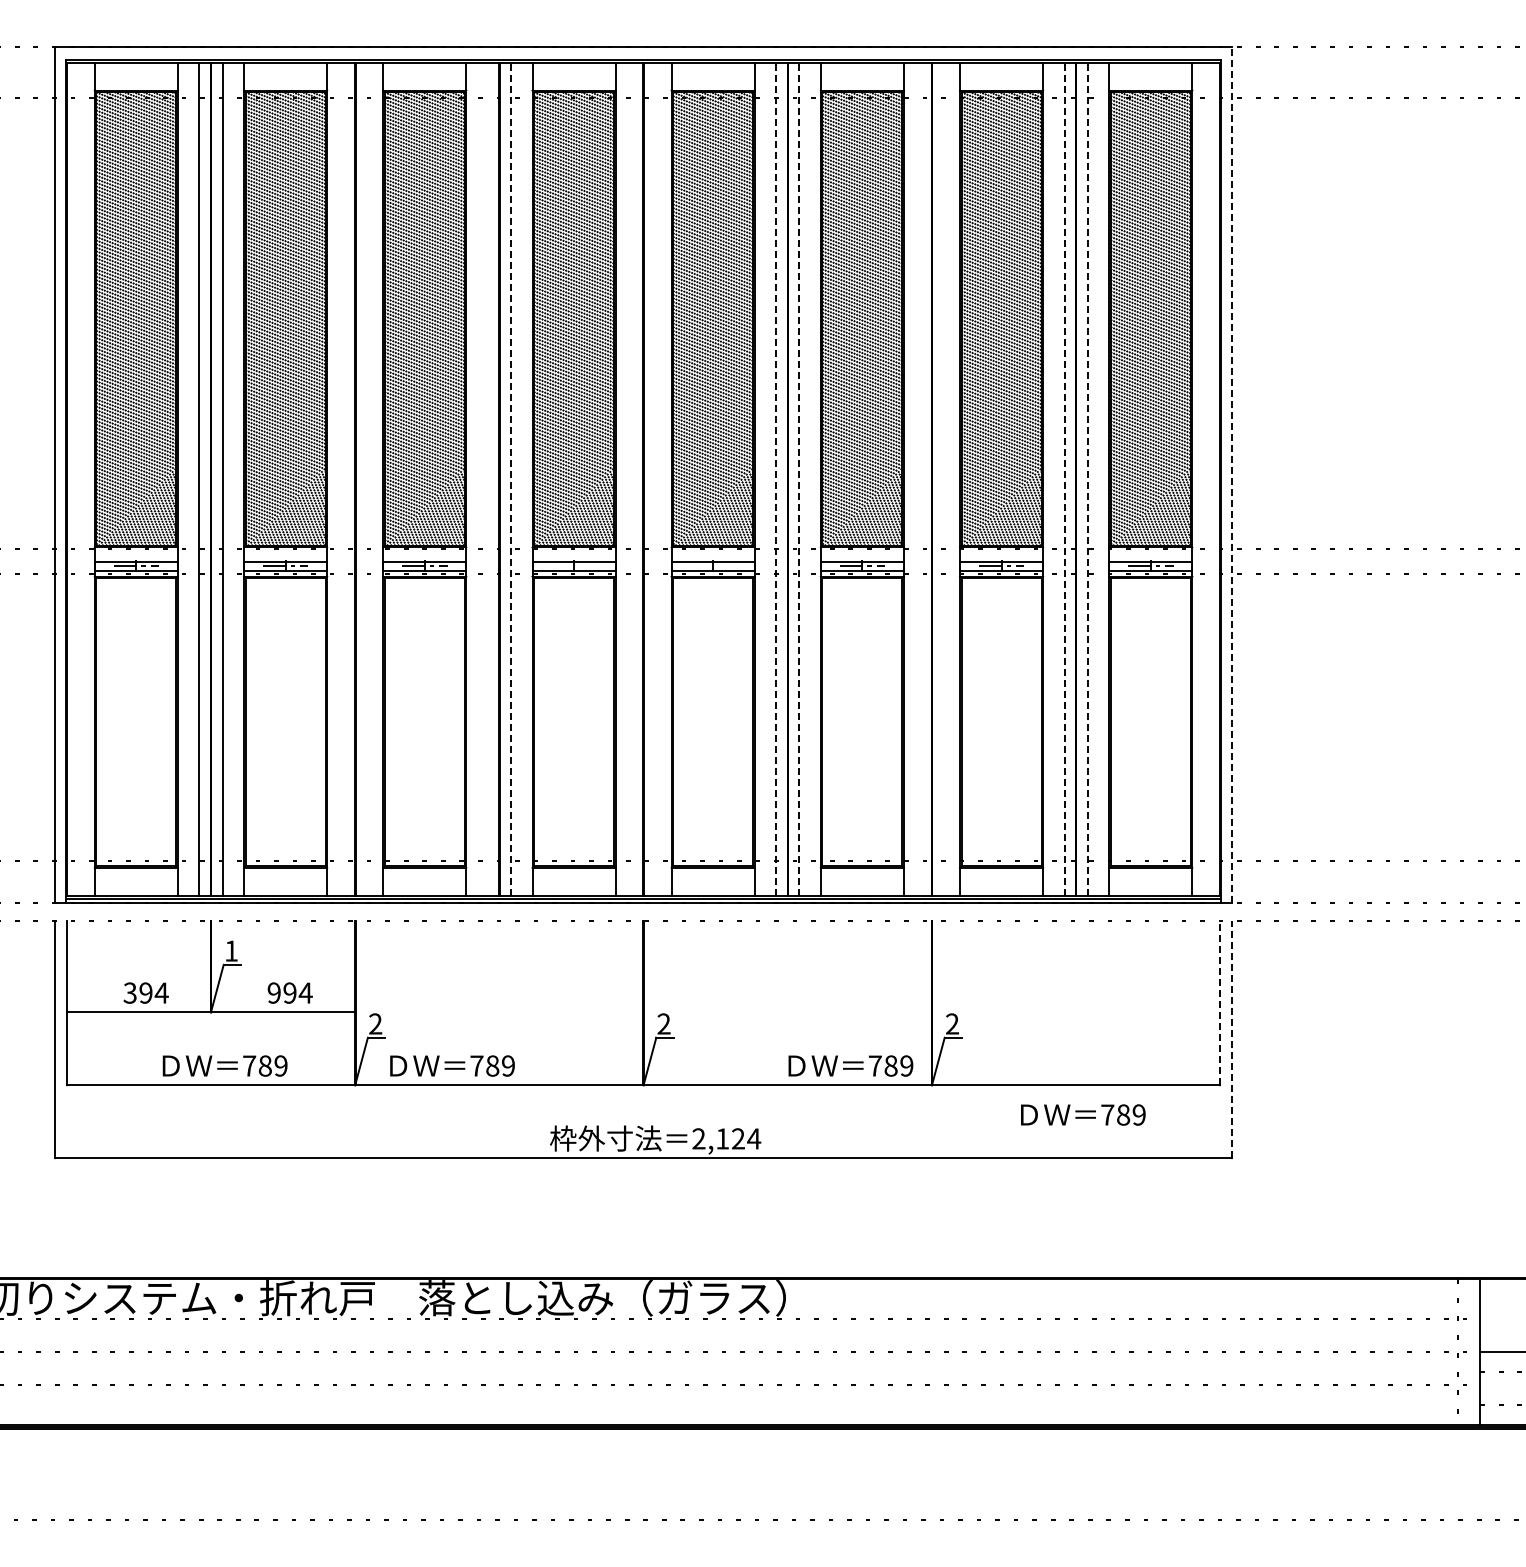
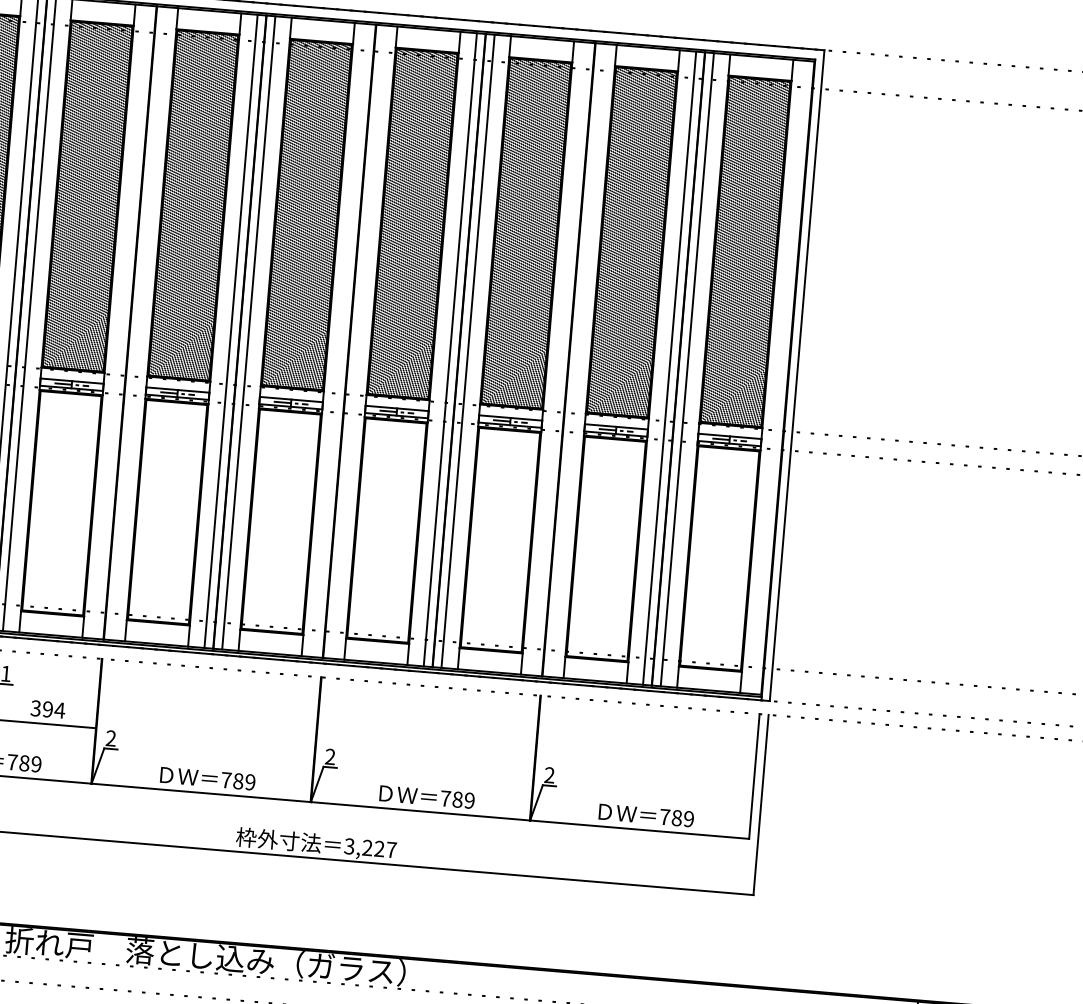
line: (1231, 474) -> (796, 375), dashed -> solid
line: (487, 478) -> (230, 330), added
line: (511, 478) -> (249, 332), dashed -> solid
line: (776, 478) -> (450, 349), dashed -> solid
line: (799, 478) -> (468, 350), dashed -> solid
line: (1064, 478) -> (669, 367), dashed -> solid
line: (1087, 478) -> (687, 369), dashed -> solid
line: (573, 566) -> (290, 403), added
line: (712, 566) -> (396, 412), added
text: (273, 992) -> (35, 707), 994 -> 394
line: (1220, 1002) -> (754, 776), dashed -> solid
line: (1231, 1039) -> (760, 804), dashed -> solid
text: (452, 1065) -> (207, 778), moved
text: (850, 1065) -> (426, 796), moved
text: (1083, 1114) -> (646, 815), moved
text: (726, 1138) -> (370, 847), 2,124 -> 3,227

